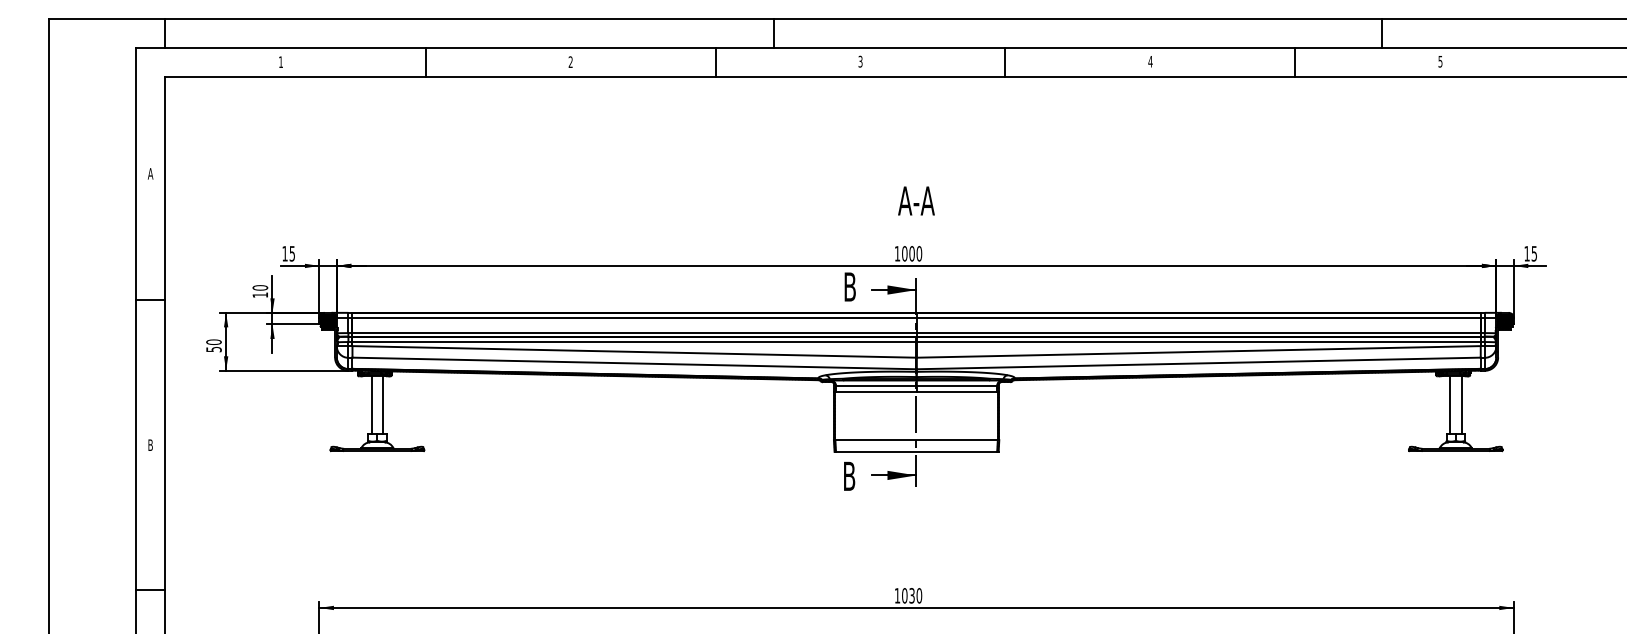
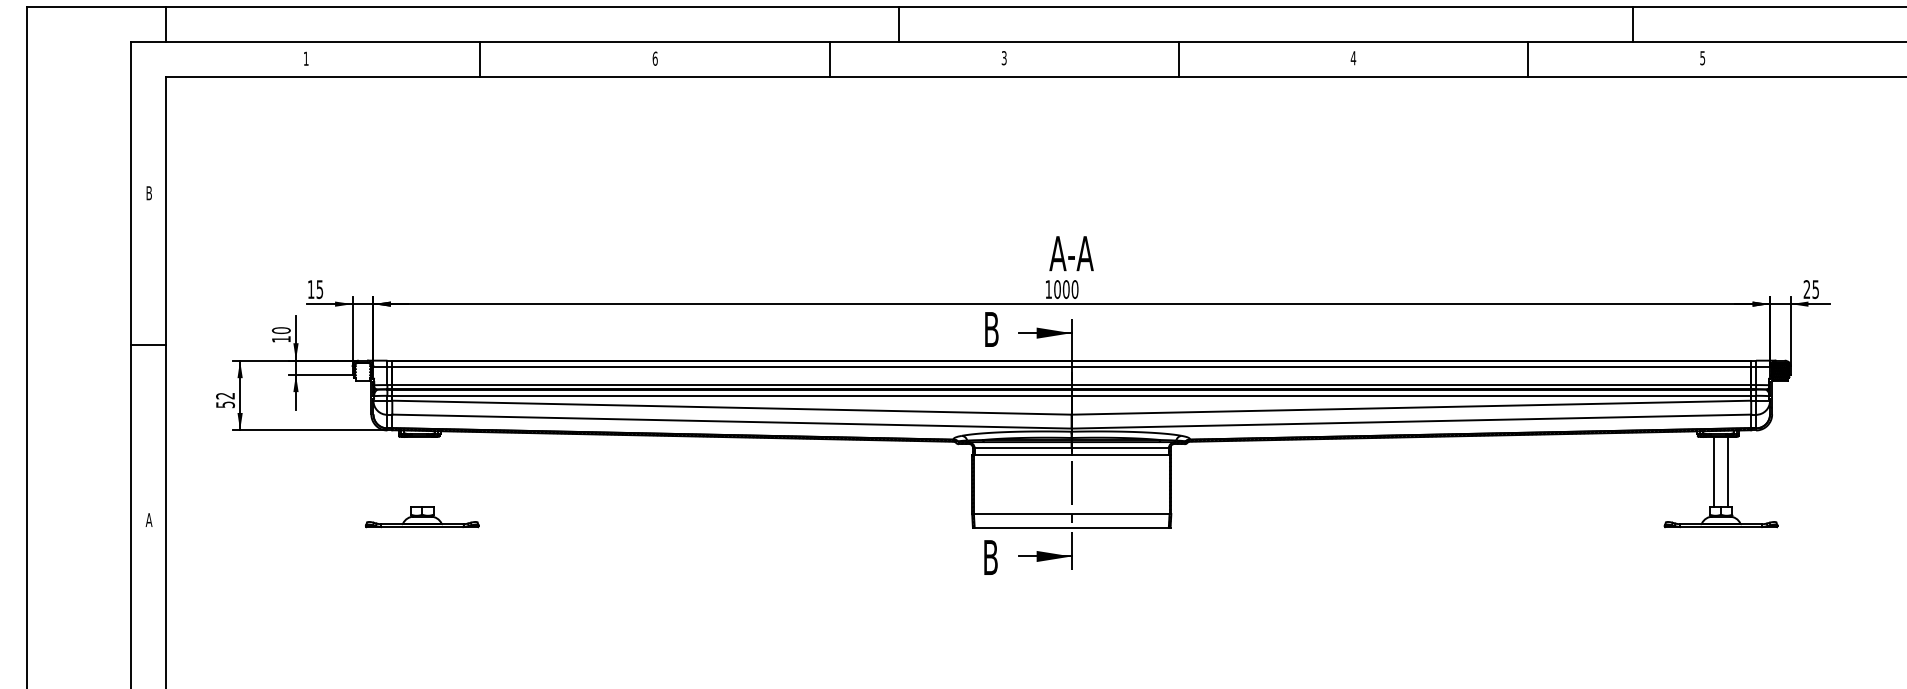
text: (570, 62) -> (654, 59), 2 -> 6
text: (150, 173) -> (149, 192), A -> B
text: (916, 200) -> (1071, 253), moved
text: (1526, 253) -> (1806, 289), 15 -> 25
hatch: (327, 321) -> (362, 371), removed
text: (213, 342) -> (224, 396), 50 -> 52
line: (371, 405) -> (415, 472), removed
line: (383, 405) -> (429, 472), removed
text: (150, 444) -> (149, 519), B -> A

